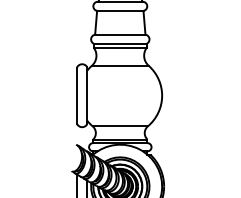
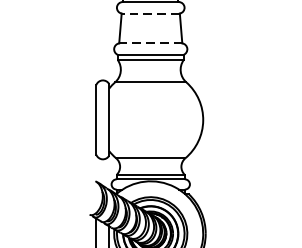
line: (119, 10) -> (149, 13), solid -> dashed
line: (119, 34) -> (149, 43), solid -> dashed

